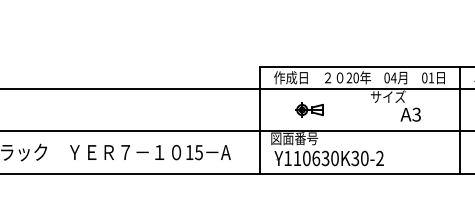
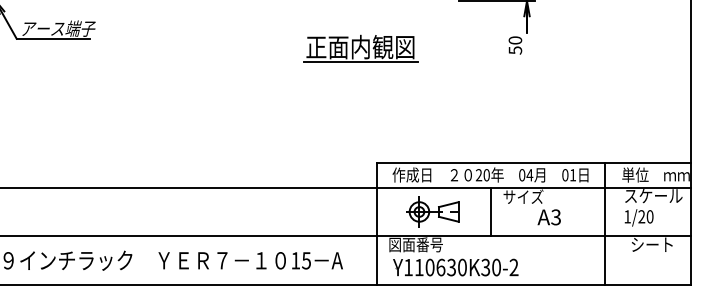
part: (308, 109) -> (432, 211), size x1.67
line: (360, 109) -> (491, 211), added

